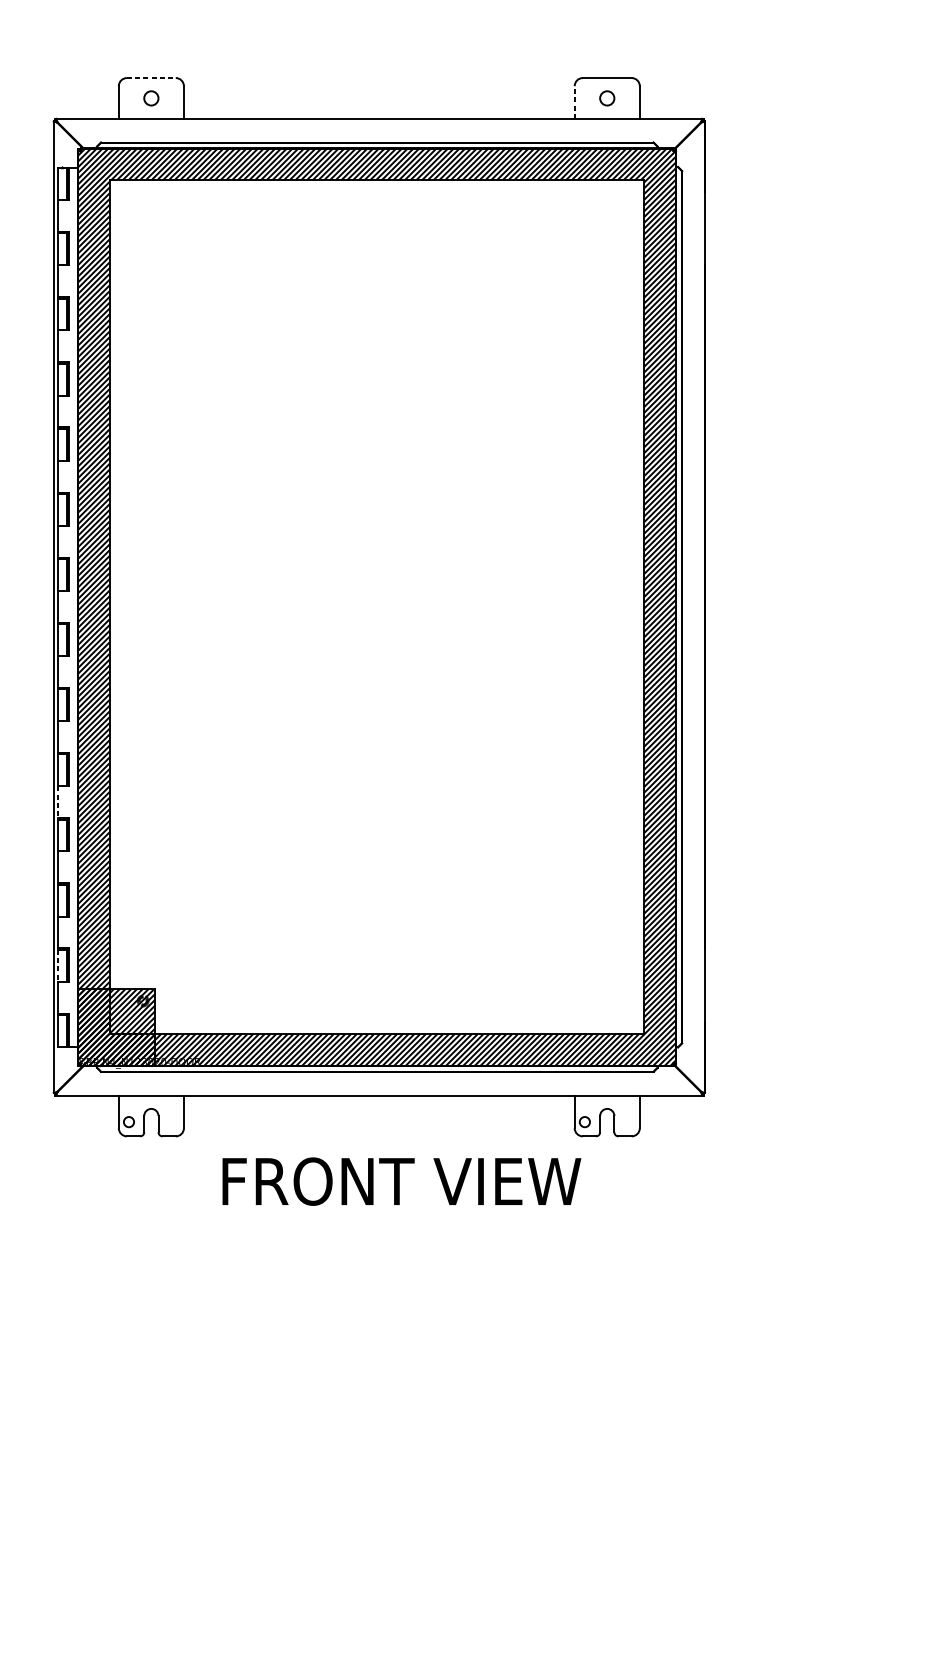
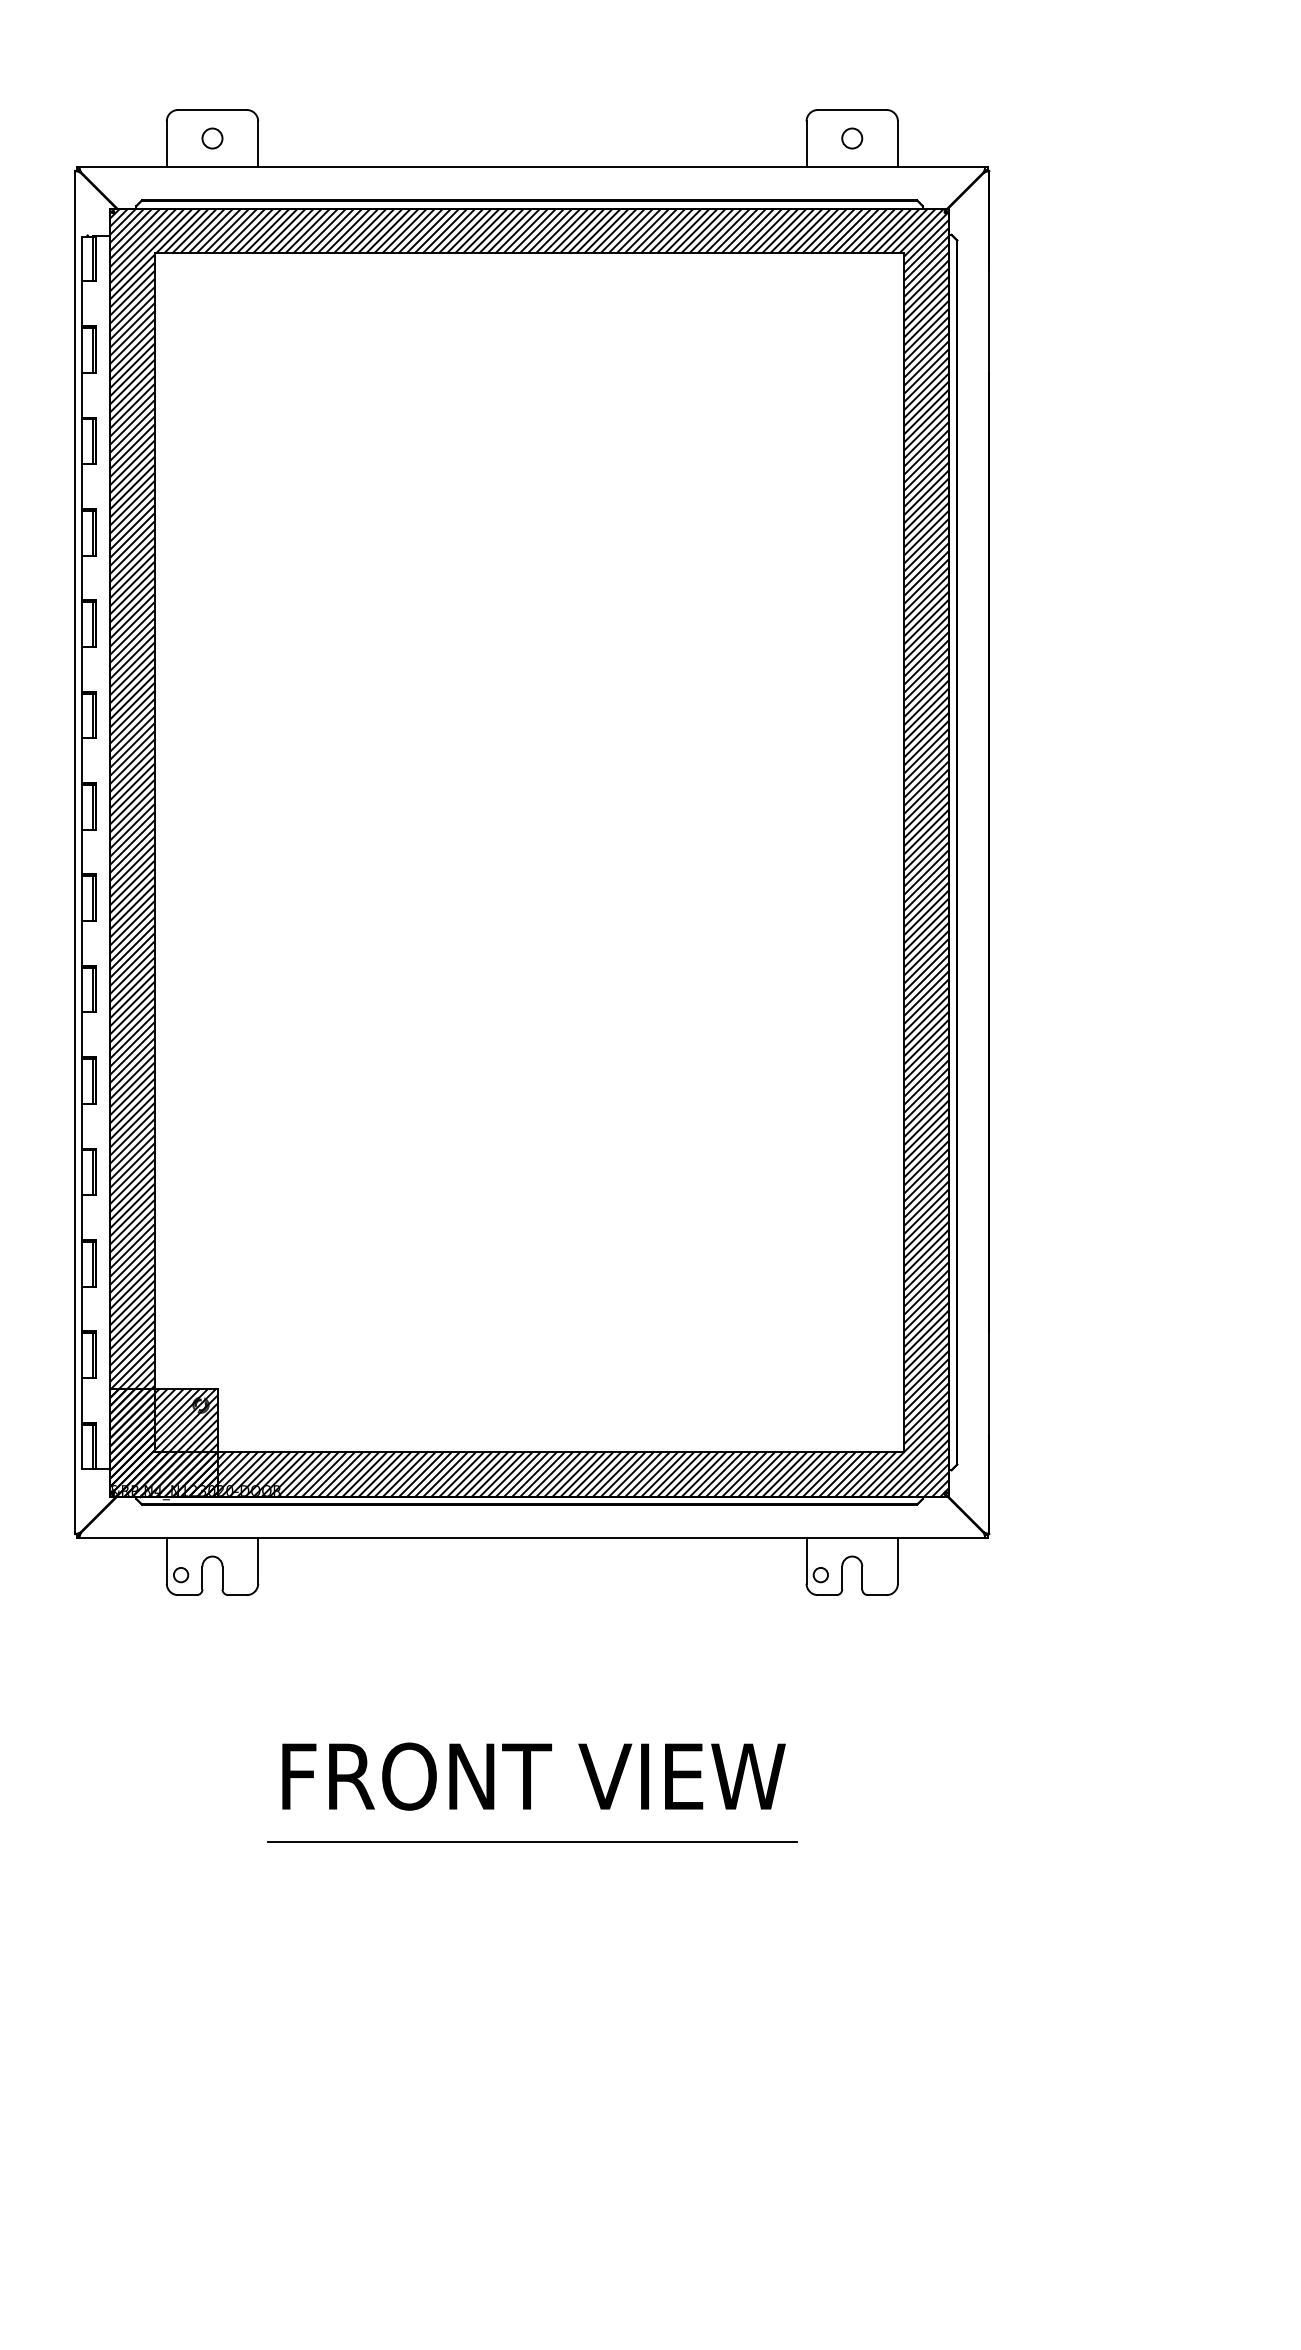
line: (152, 77) -> (213, 109), dashed -> solid
line: (574, 102) -> (806, 144), dashed -> solid
line: (58, 802) -> (81, 1126), dashed -> solid
line: (58, 966) -> (81, 1356), dashed -> solid
text: (401, 1181) -> (533, 1776), moved
line: (379, 1311) -> (532, 1841), added

